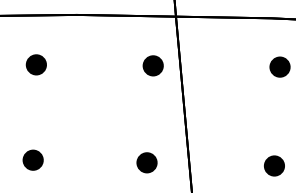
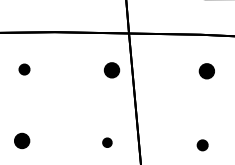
part: (36, 64) -> (24, 69), size x0.7
part: (147, 162) -> (107, 142), size x0.6
part: (274, 166) -> (202, 145), size x0.7

